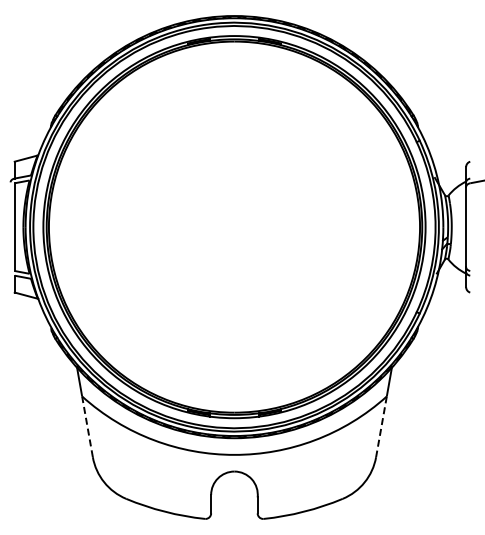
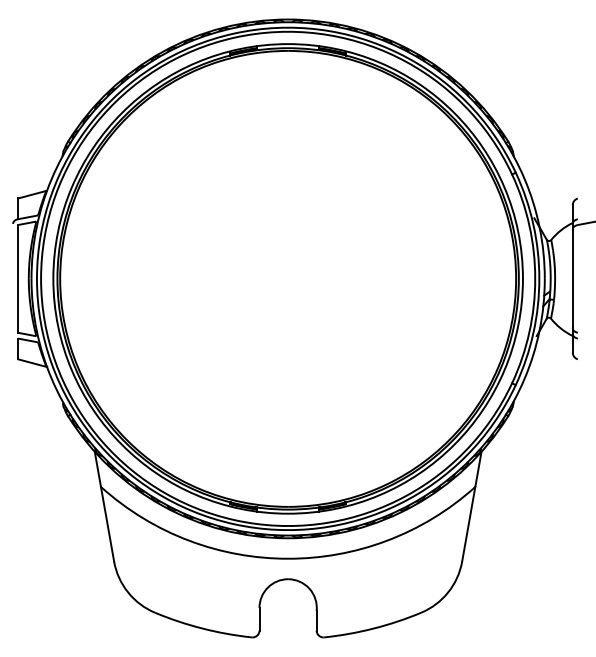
line: (87, 426) -> (107, 523), dashed -> solid
line: (381, 426) -> (468, 523), dashed -> solid

